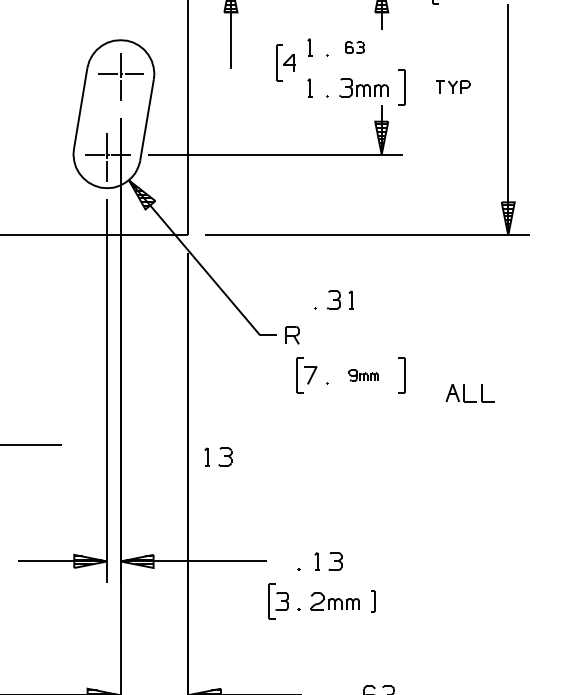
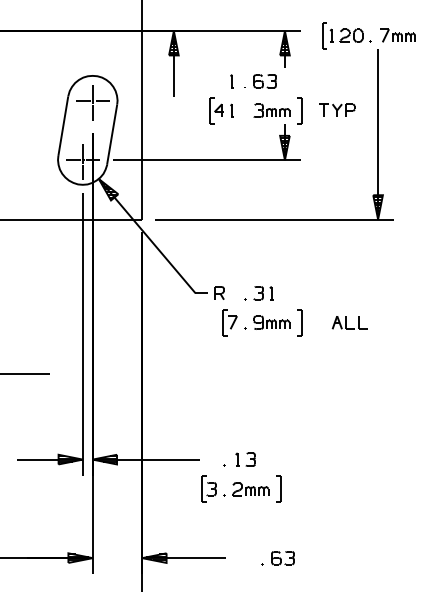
part: (353, 47) -> (264, 81), size x1.67
part: (286, 62) -> (216, 110), moved
part: (453, 85) -> (337, 109), size x1.43
part: (333, 300) -> (258, 293), moved
part: (363, 375) -> (271, 322), size x1.67
part: (469, 392) -> (349, 322), moved
part: (218, 456) -> (164, 382), removed
part: (372, 600) -> (278, 488), size x1.67

